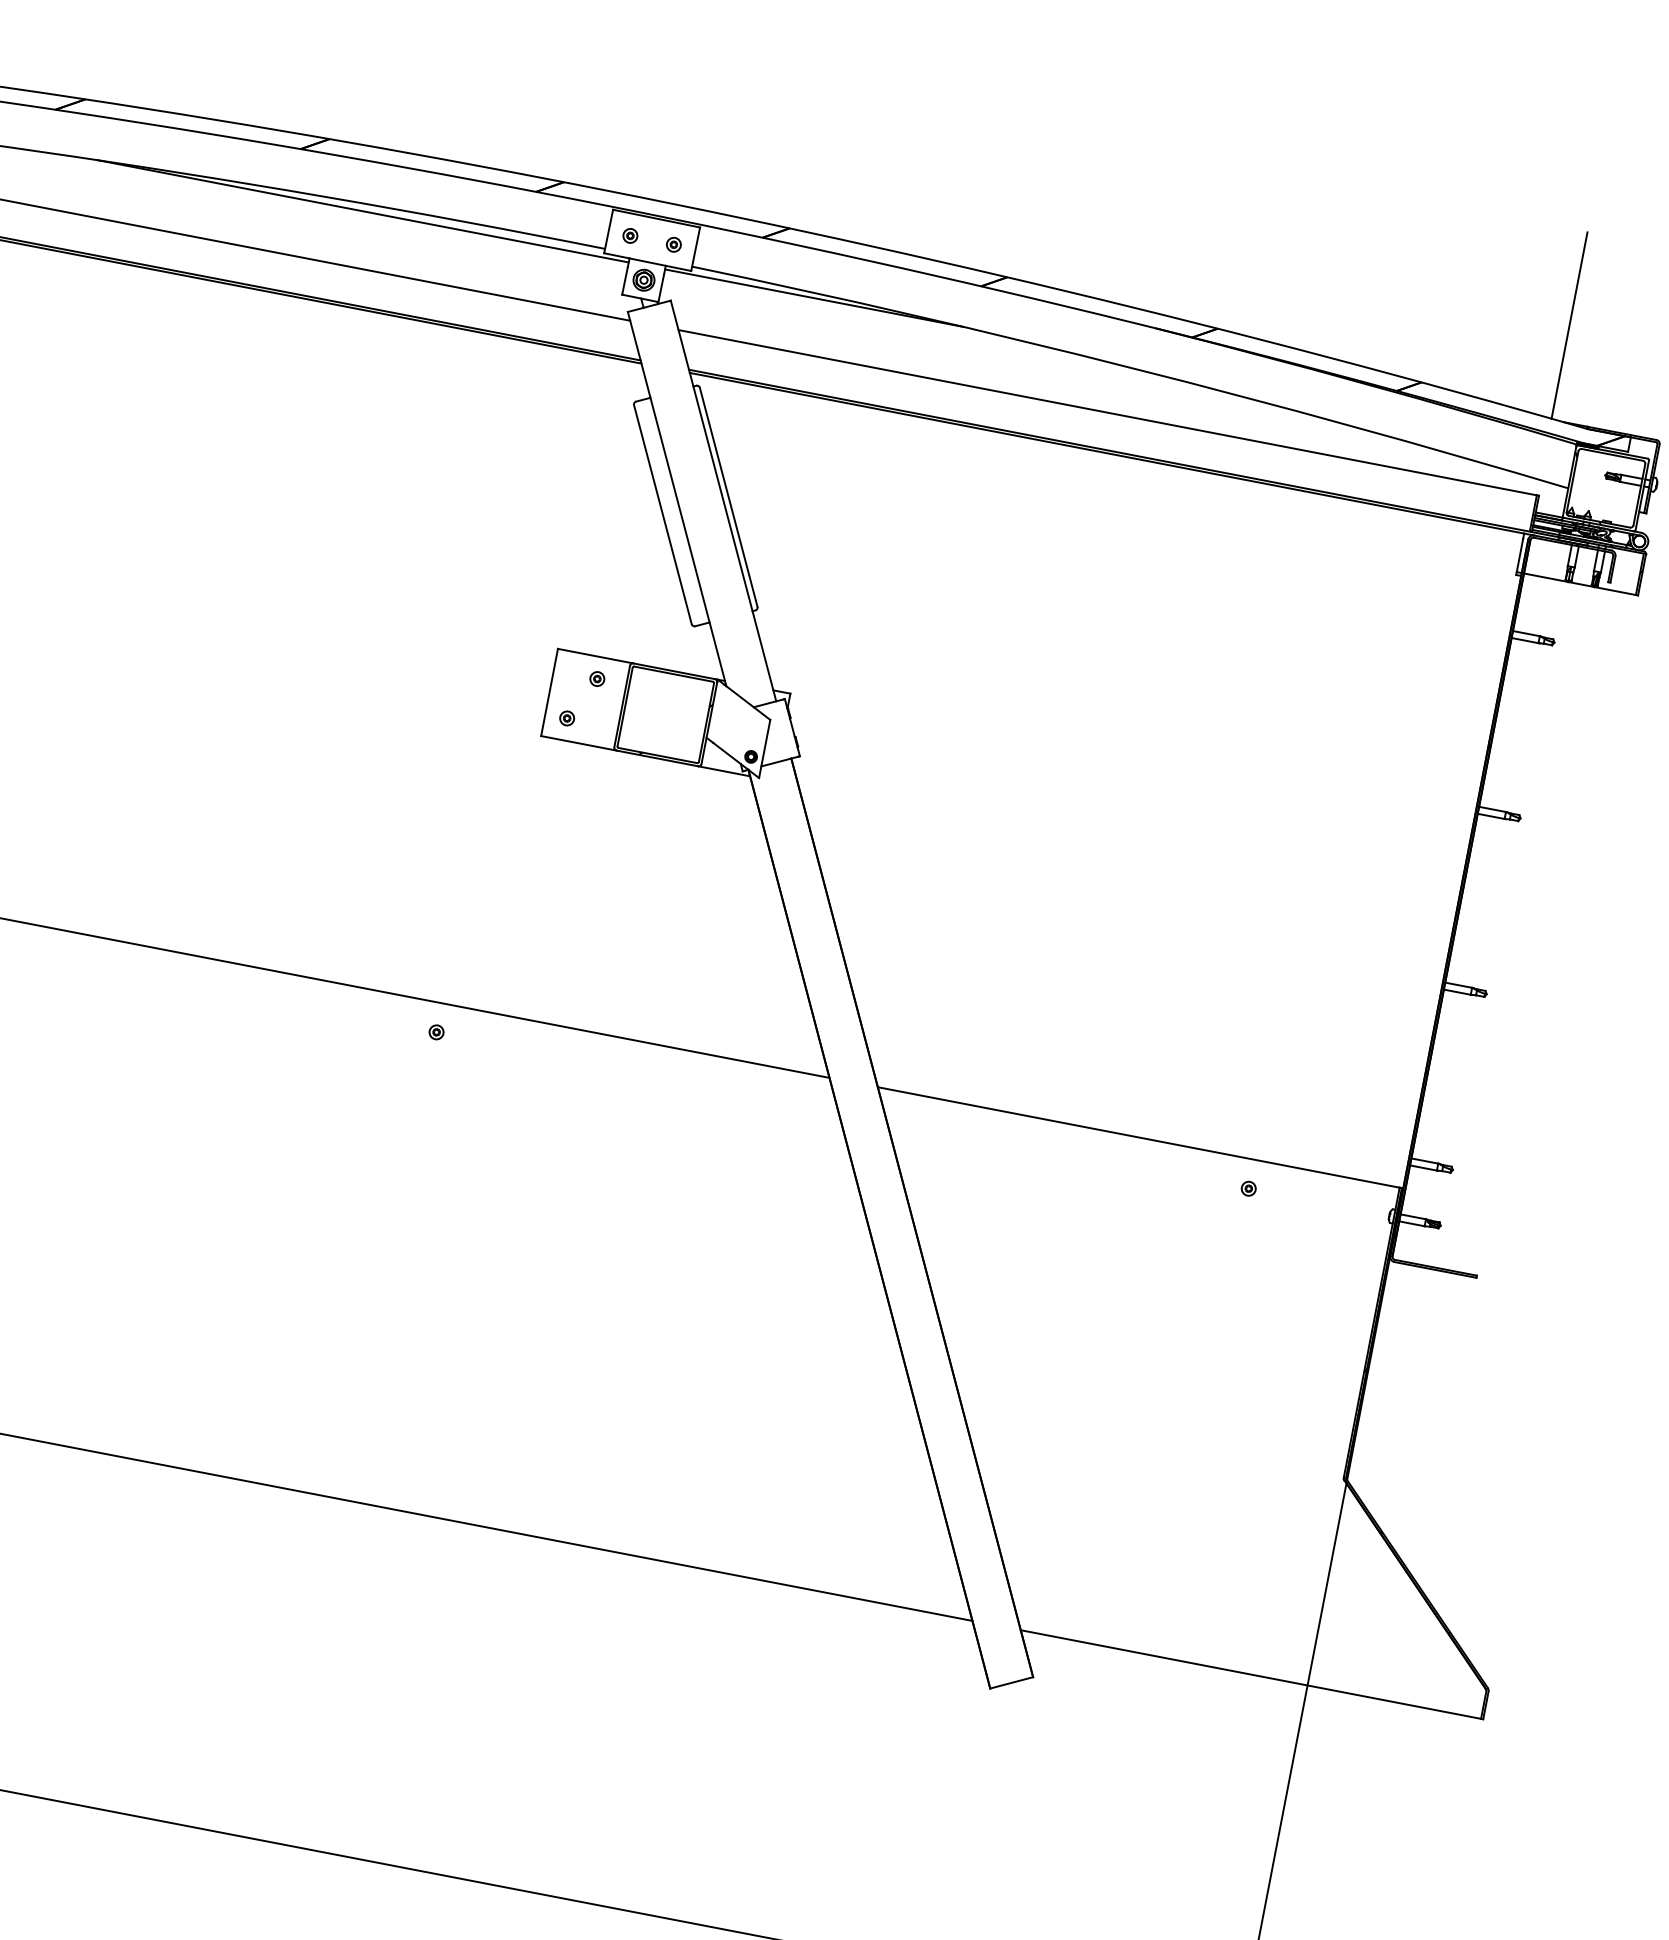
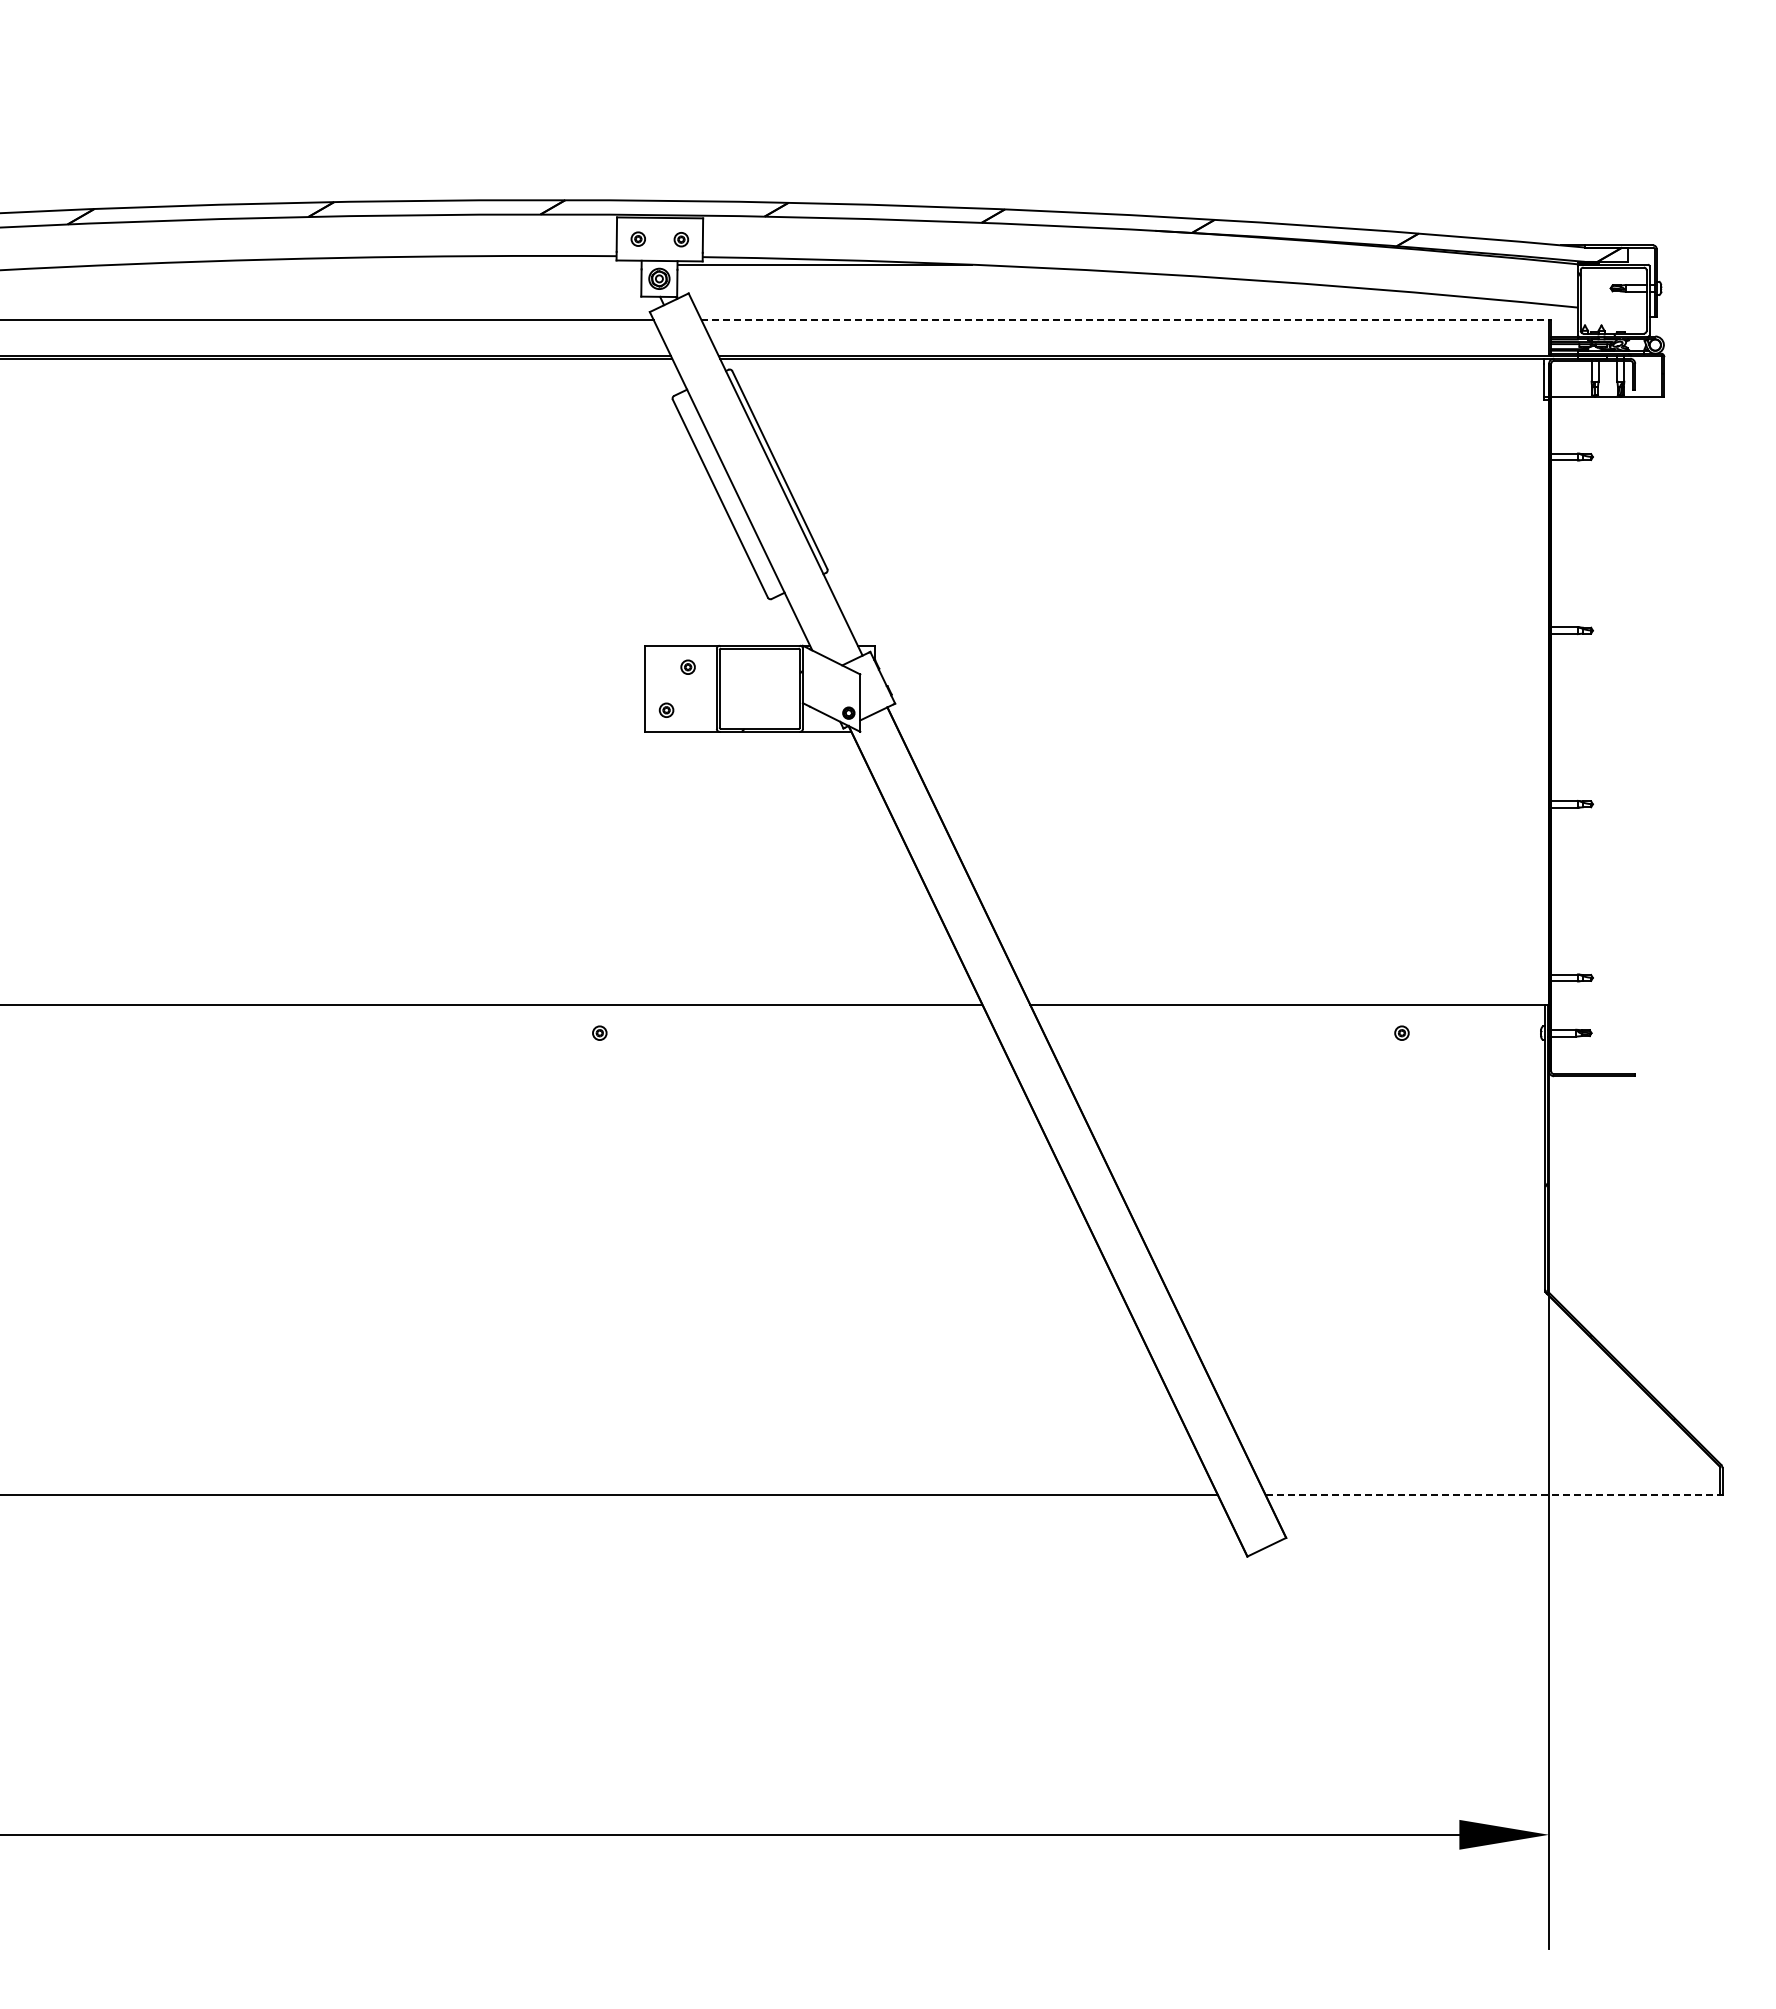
line: (363, 211) -> (379, 264), removed
line: (1569, 325) -> (1549, 152), removed
line: (1107, 413) -> (1125, 320), solid -> dashed
line: (1251, 1674) -> (1493, 1495), solid -> dashed

